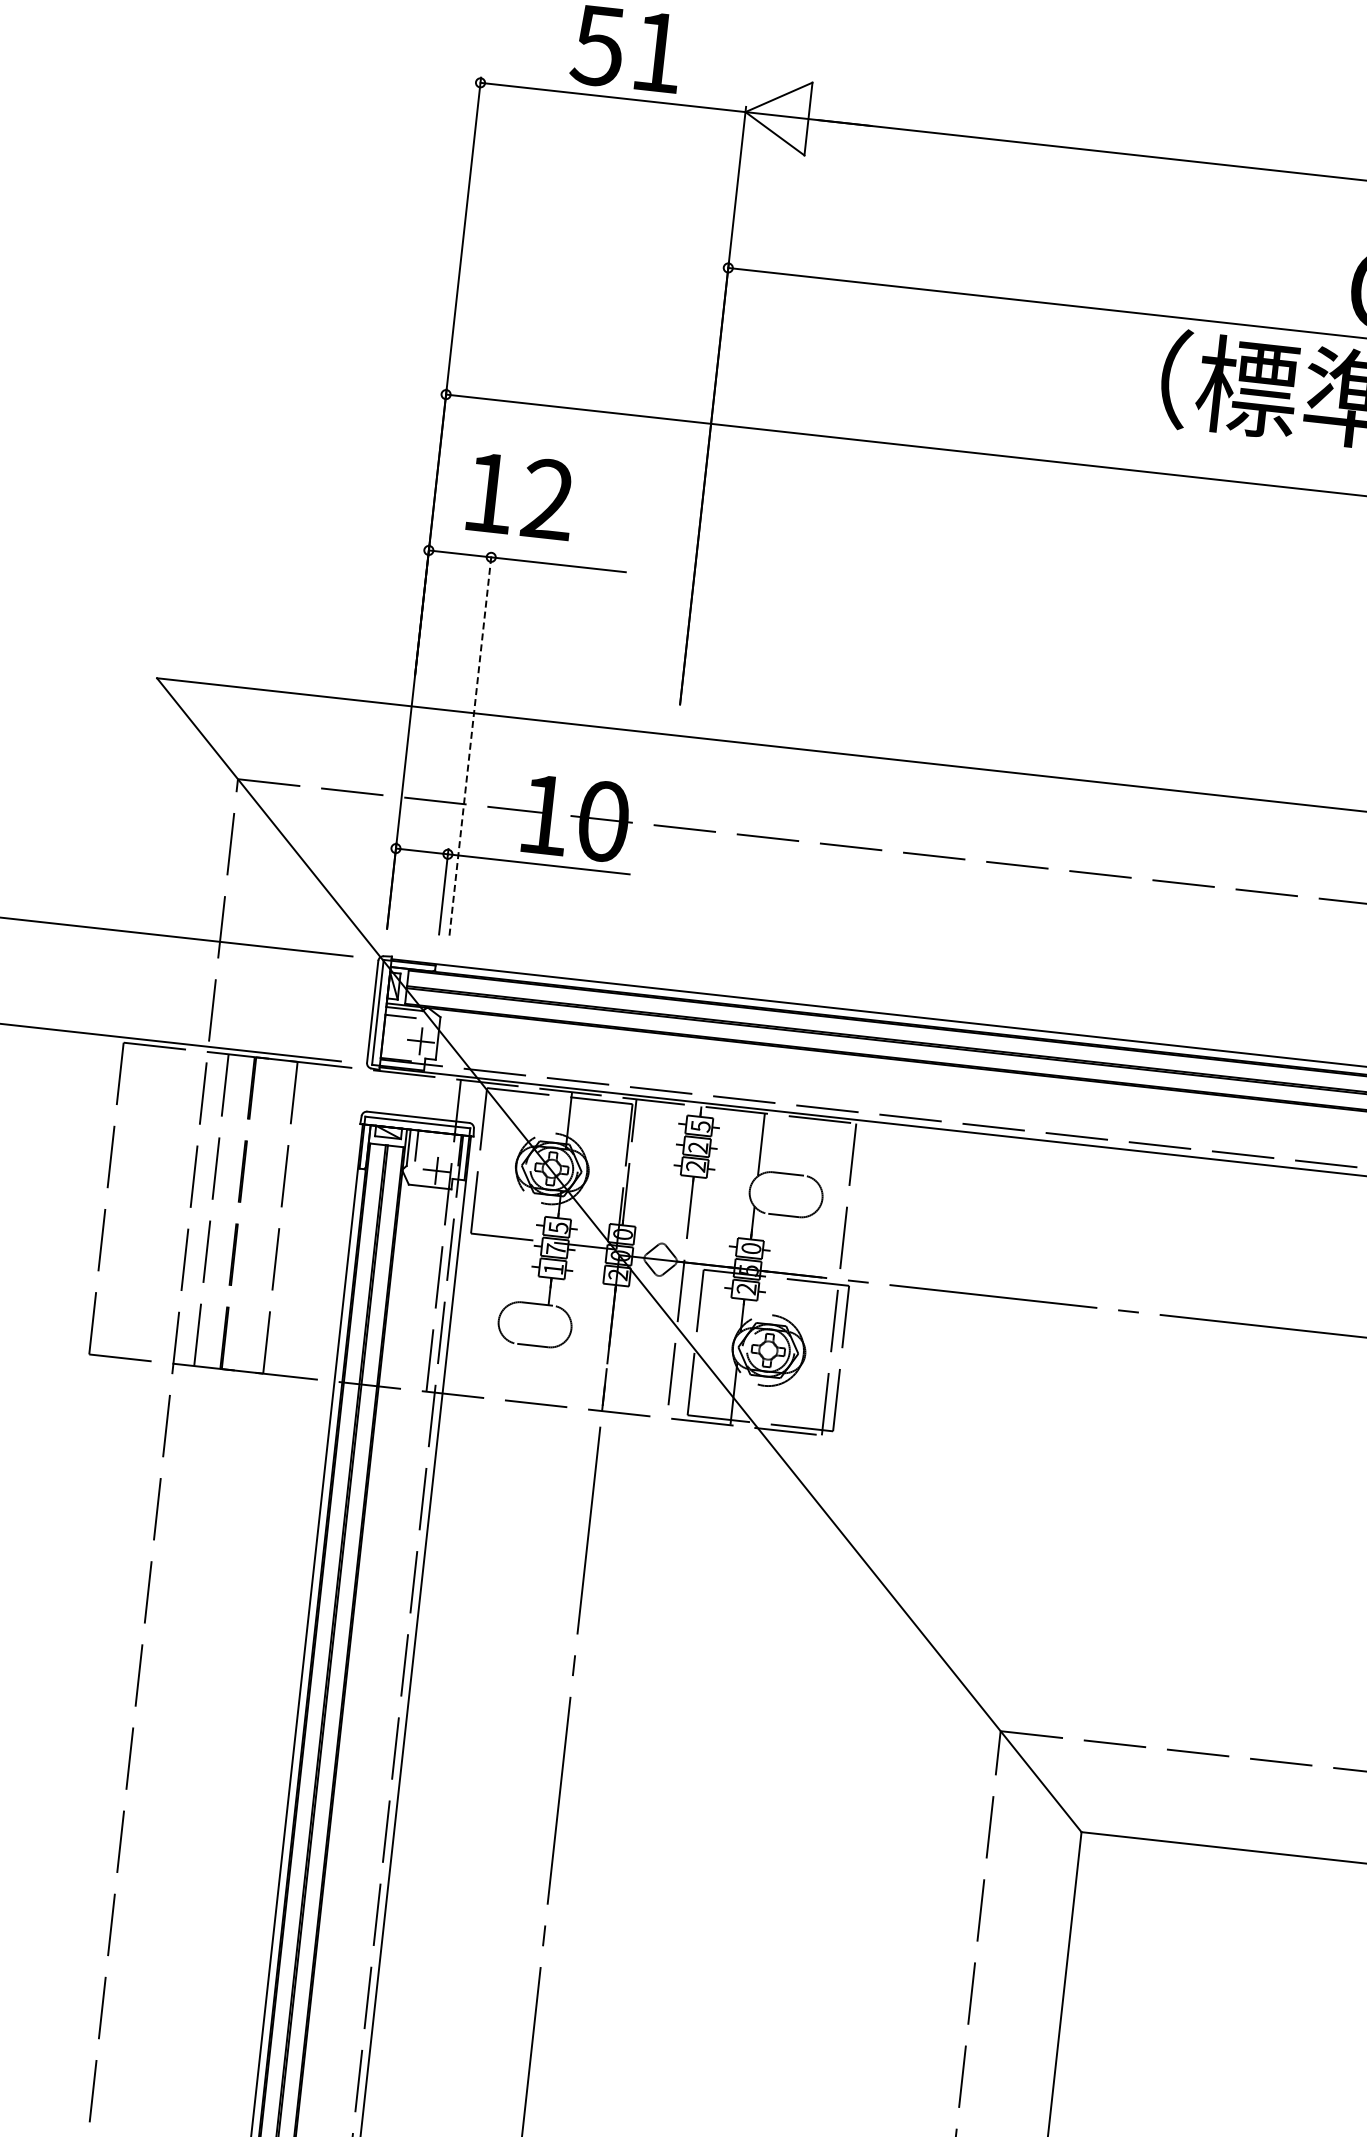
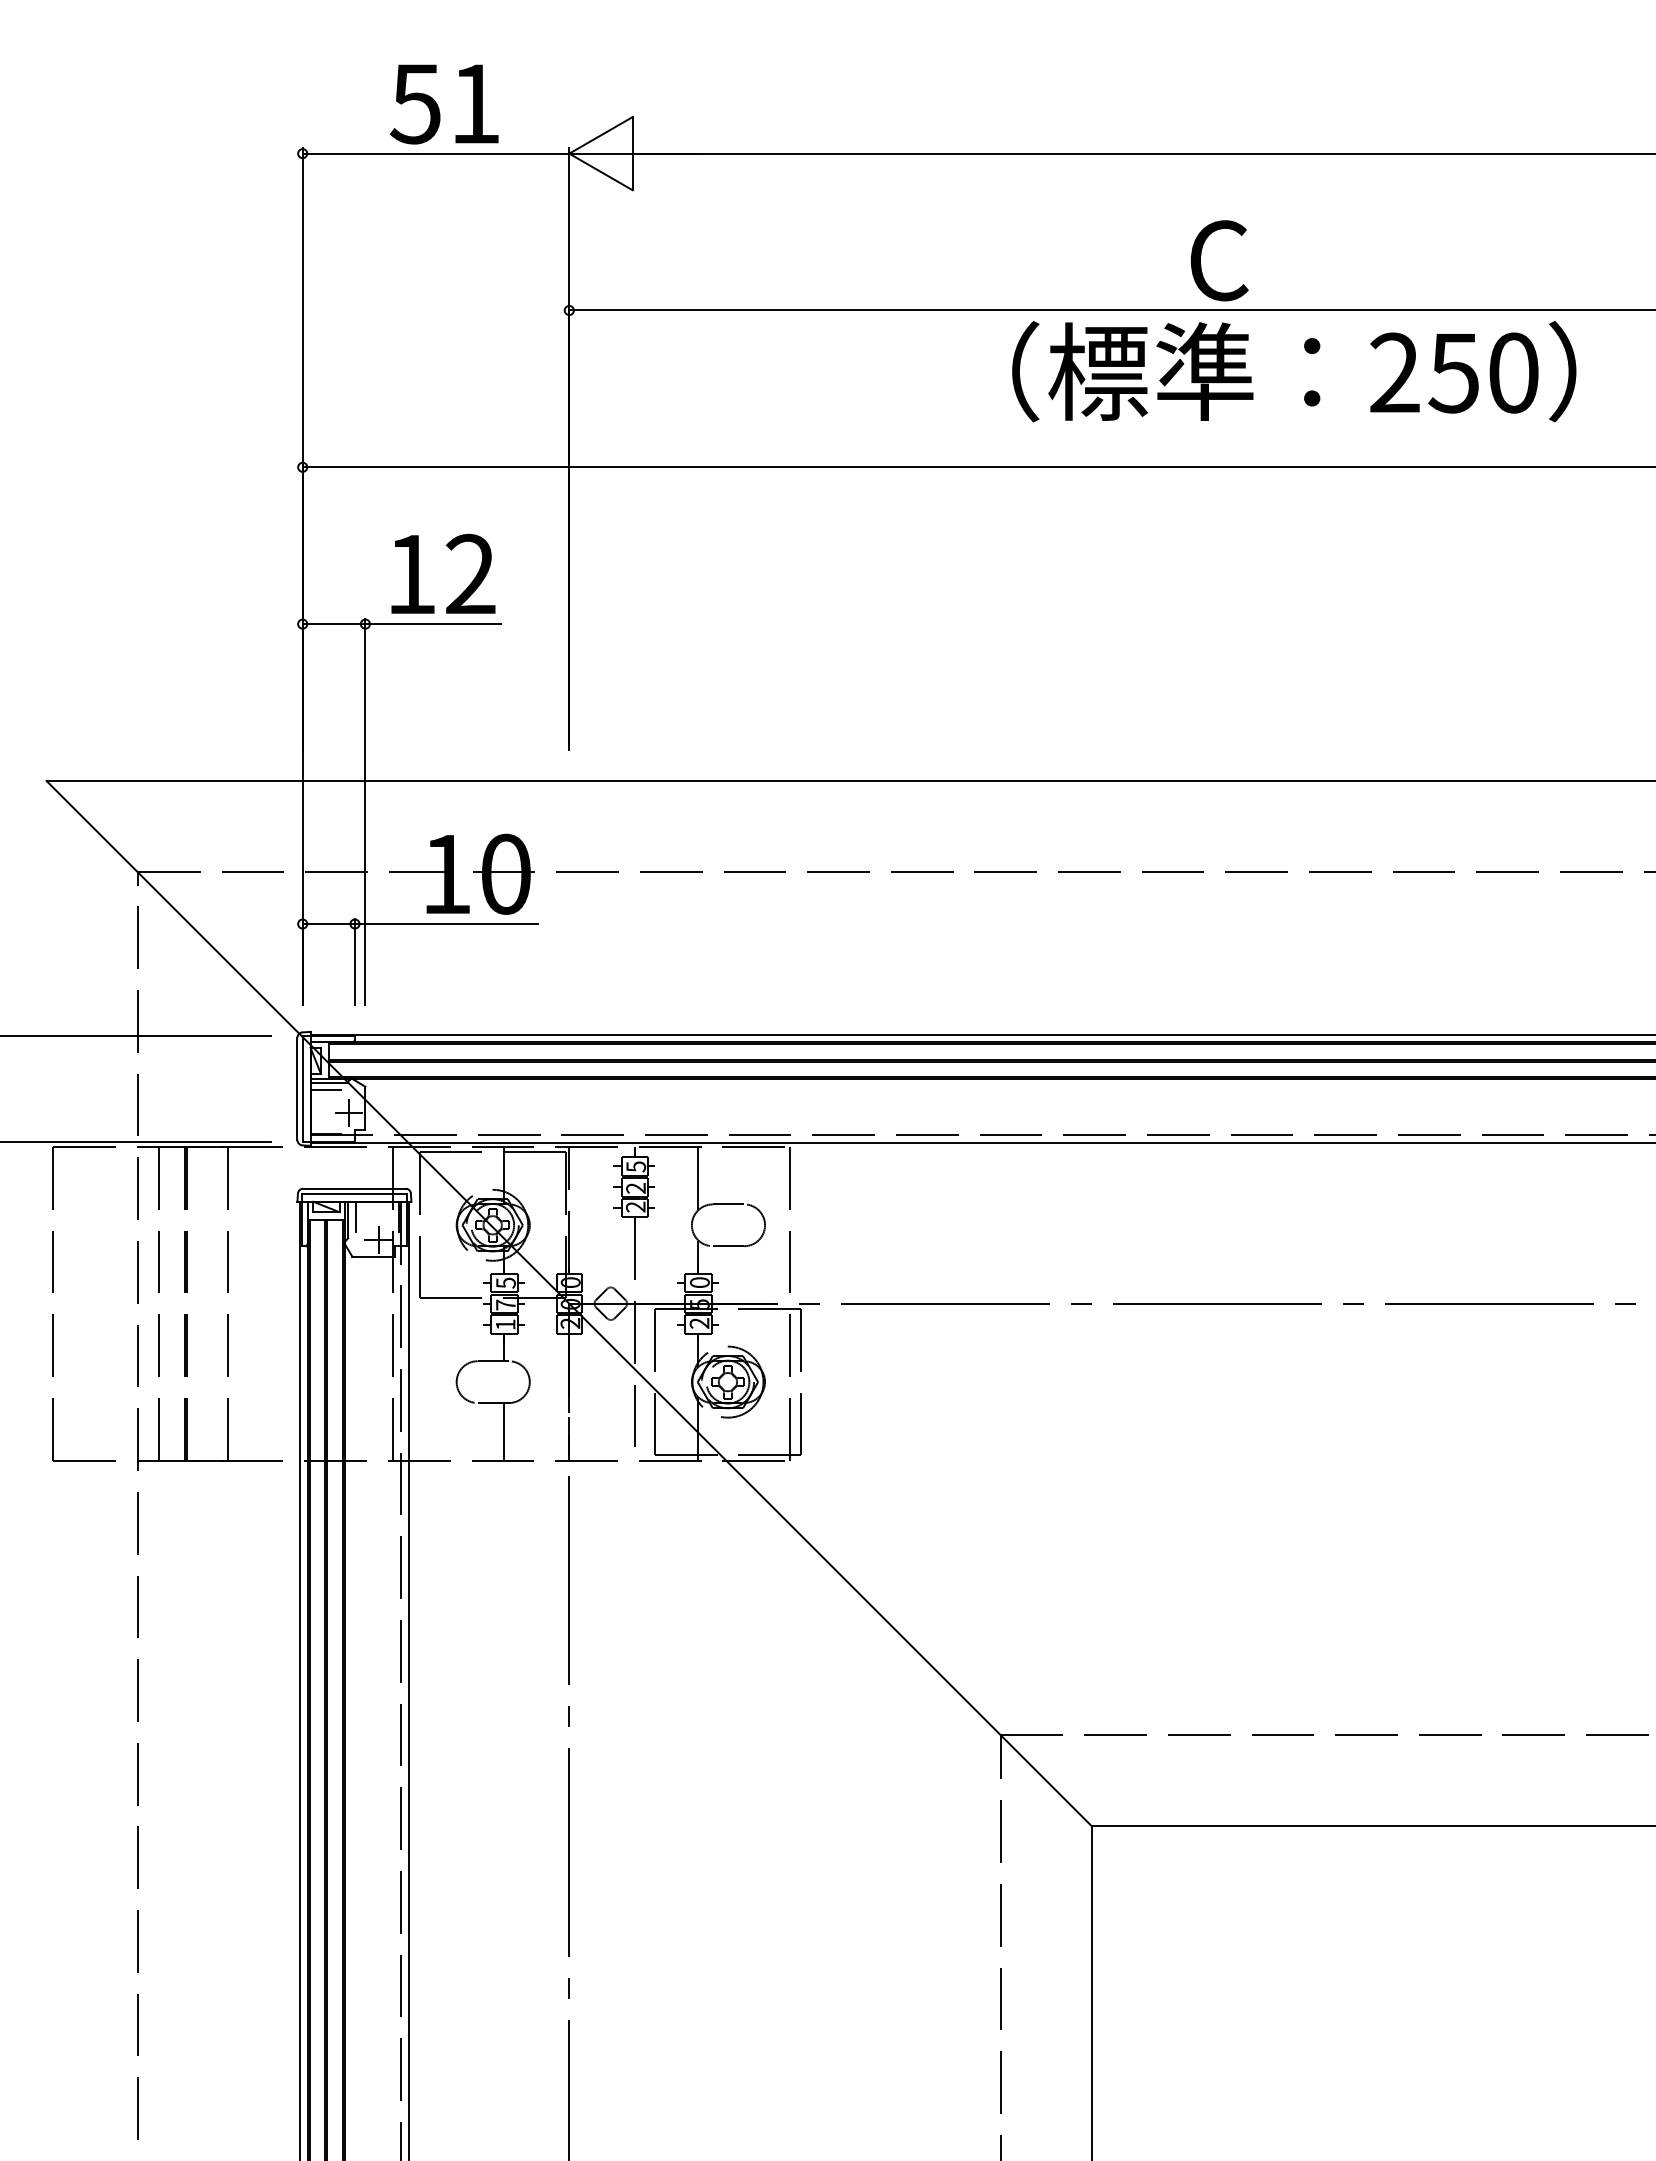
text: (521, 495) -> (443, 573), moved
line: (470, 743) -> (365, 811), dashed -> solid
line: (540, 1375) -> (504, 1431), added

